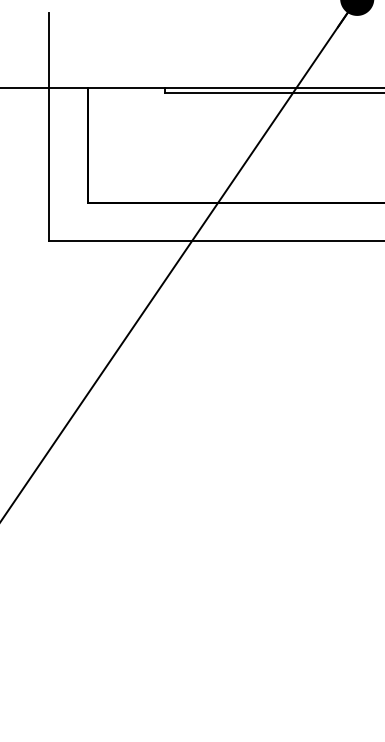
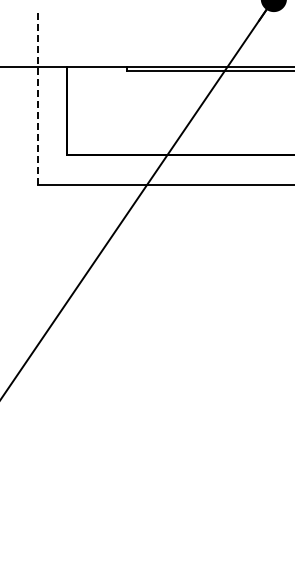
line: (49, 127) -> (37, 97), solid -> dashed

